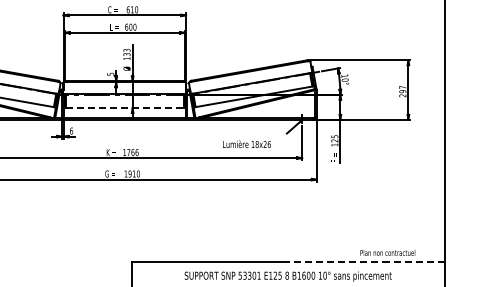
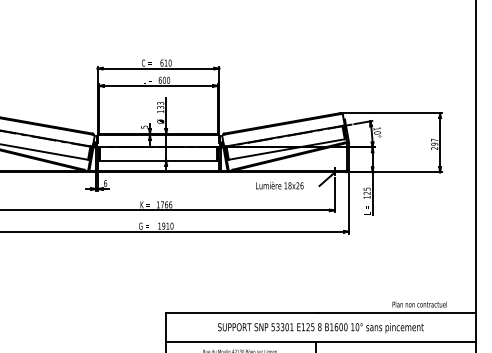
line: (124, 107) -> (158, 160), dashed -> solid
text: (246, 144) -> (279, 185), moved
line: (364, 261) -> (396, 313), dashed -> solid

